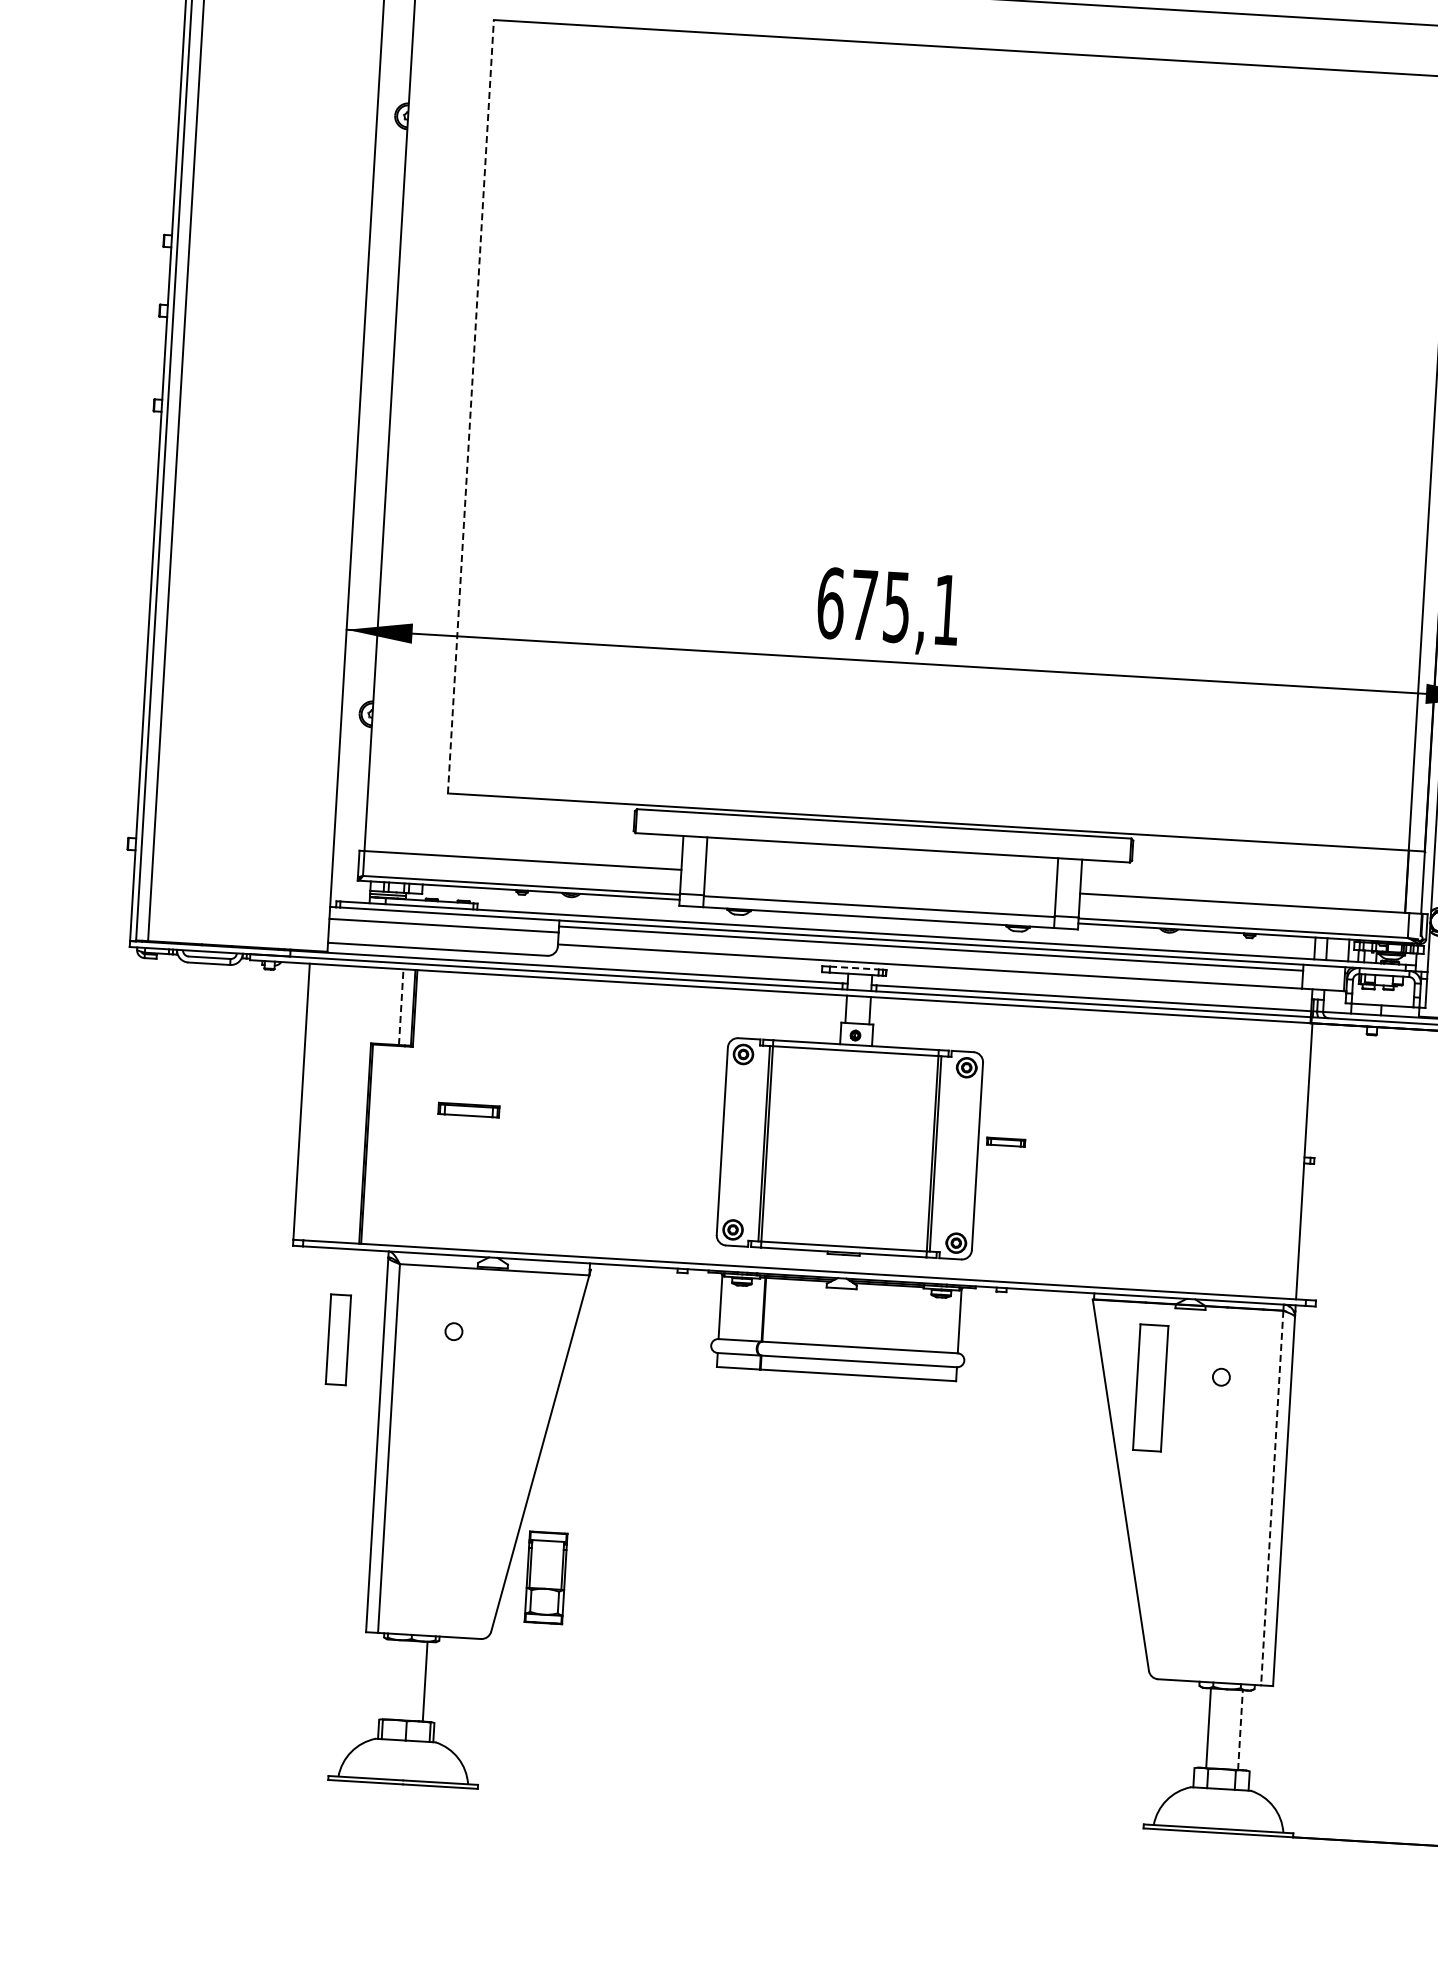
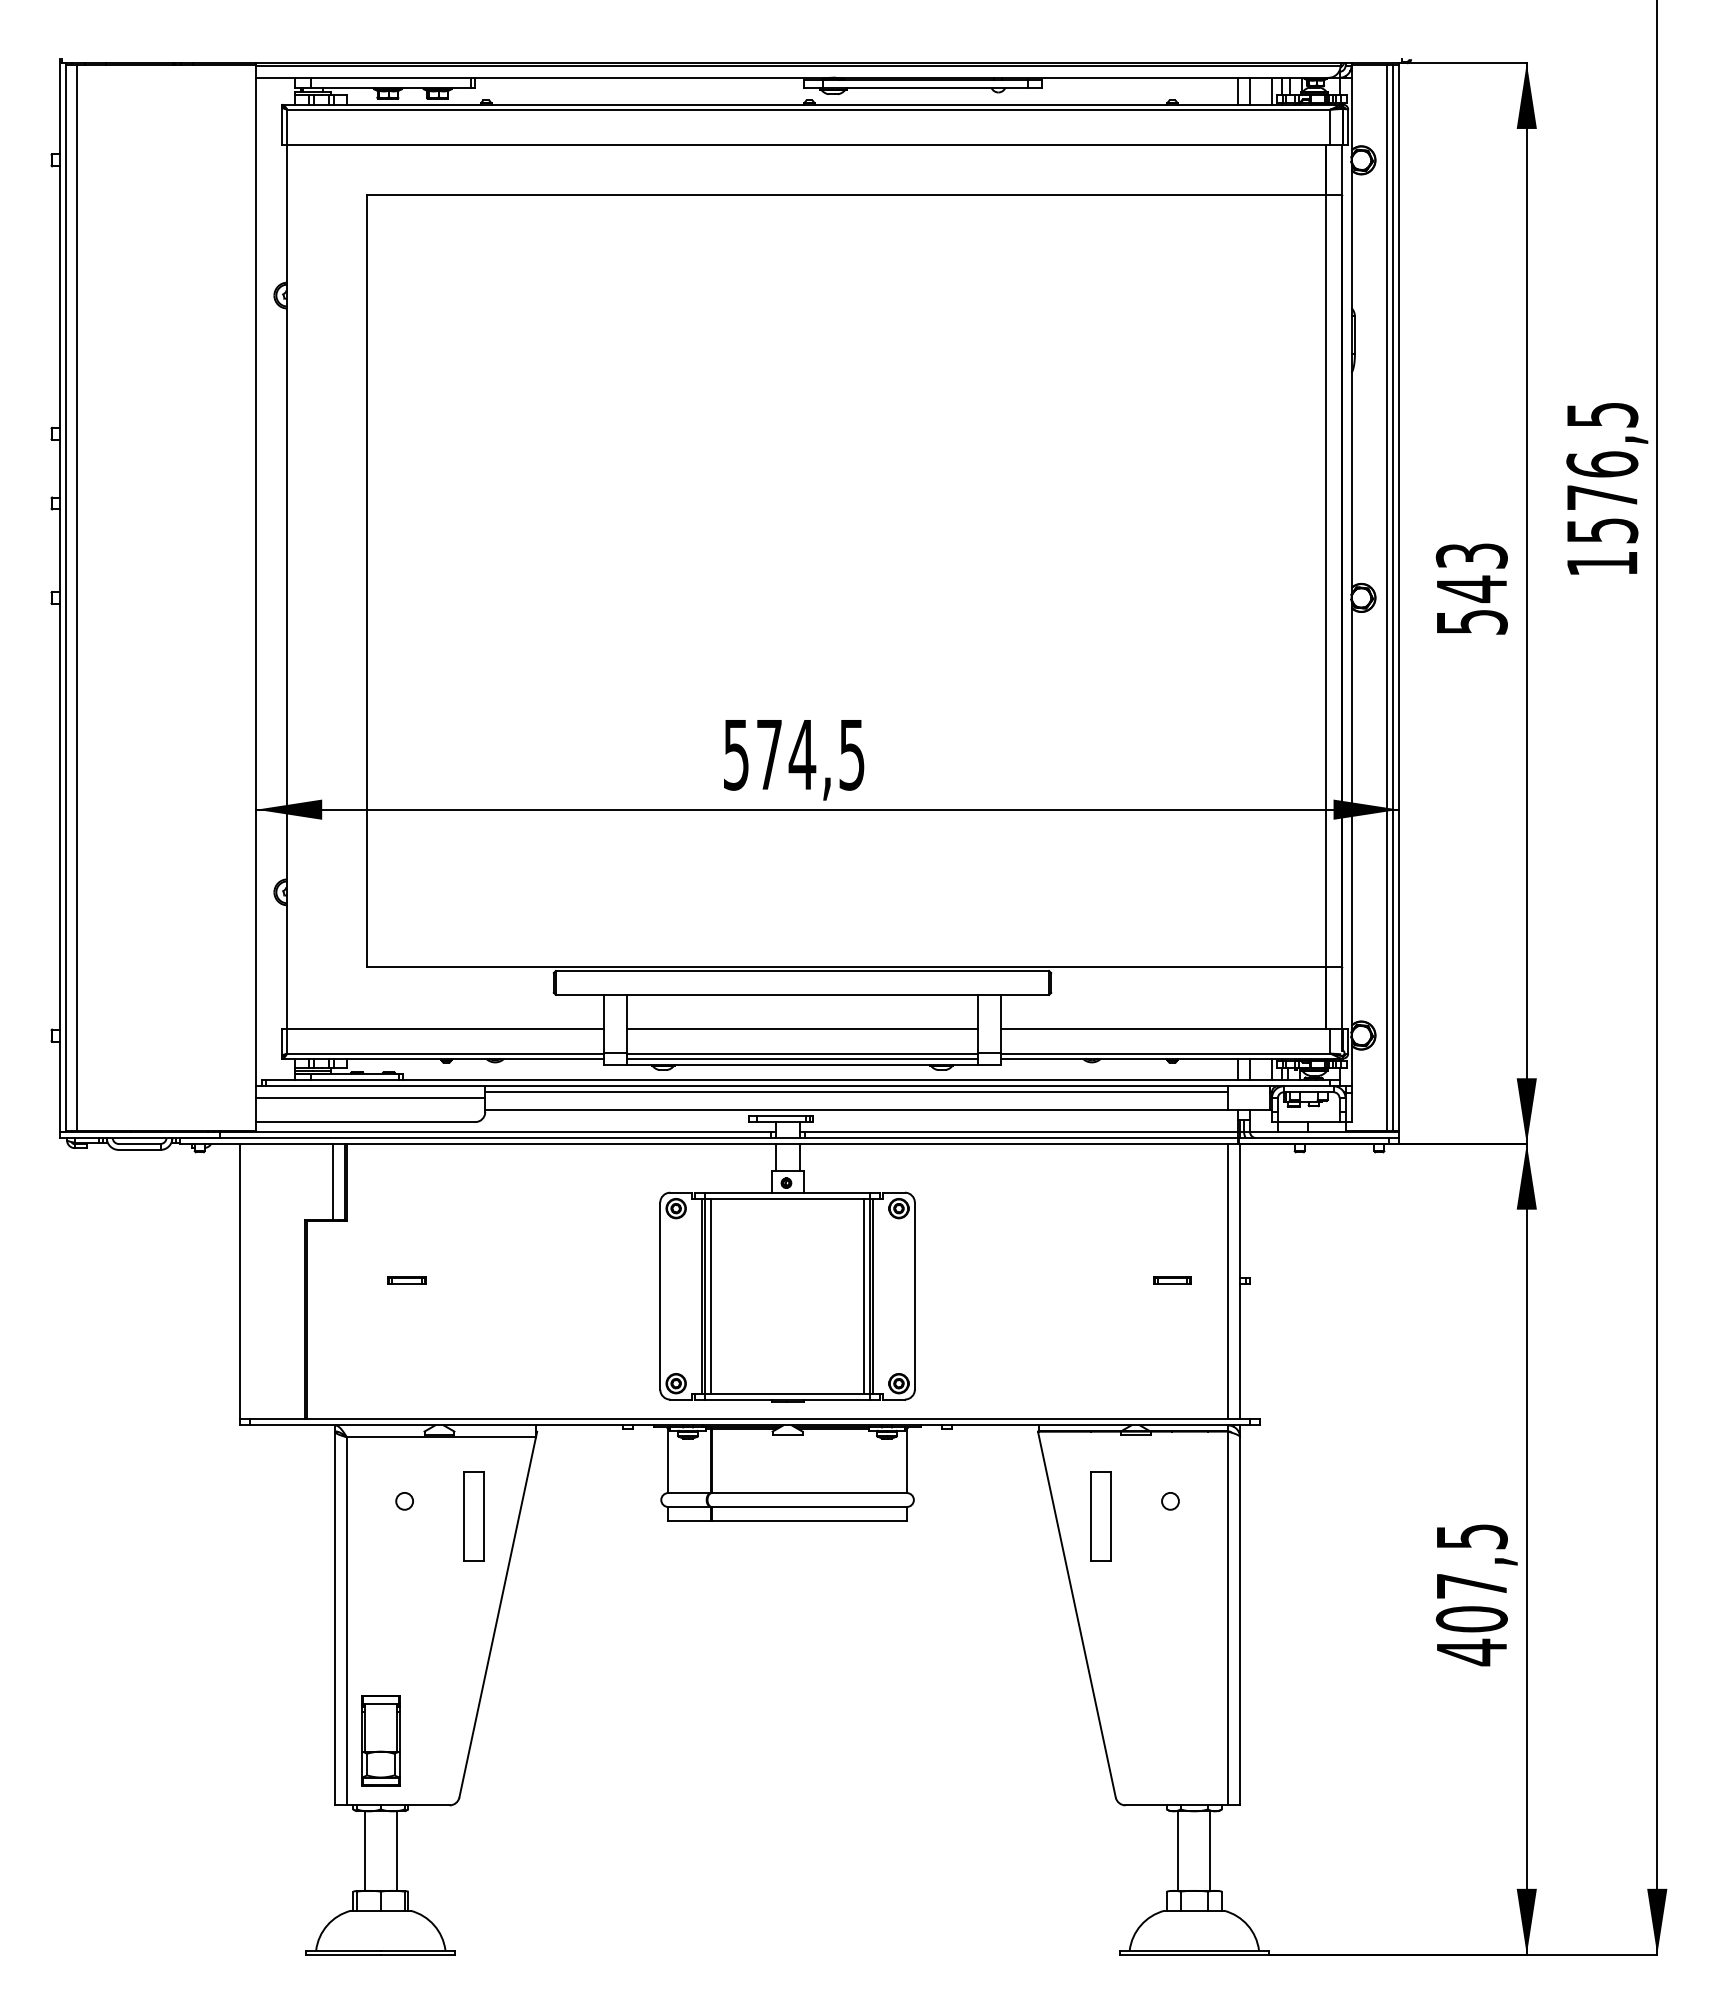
line: (470, 406) -> (366, 580), dashed -> solid
text: (888, 606) -> (793, 754), 675,1 -> 574,5
line: (880, 881) -> (802, 1028), added
line: (879, 911) -> (802, 1058), added
line: (854, 968) -> (781, 1116), dashed -> solid
line: (401, 1006) -> (333, 1181), dashed -> solid
part: (468, 1110) -> (406, 1280), size x0.62
part: (1006, 1142) -> (1172, 1280), moved
line: (773, 1143) -> (711, 1295), added
line: (927, 1152) -> (864, 1295), added
line: (1292, 1160) -> (1228, 1281), added
part: (337, 1340) -> (473, 1516), moved
part: (1150, 1388) -> (1100, 1516), size x0.71
line: (1272, 1498) -> (1228, 1618), dashed -> solid
part: (545, 1577) -> (380, 1740), moved
line: (392, 1679) -> (364, 1850), added
line: (1240, 1730) -> (1210, 1851), dashed -> solid

